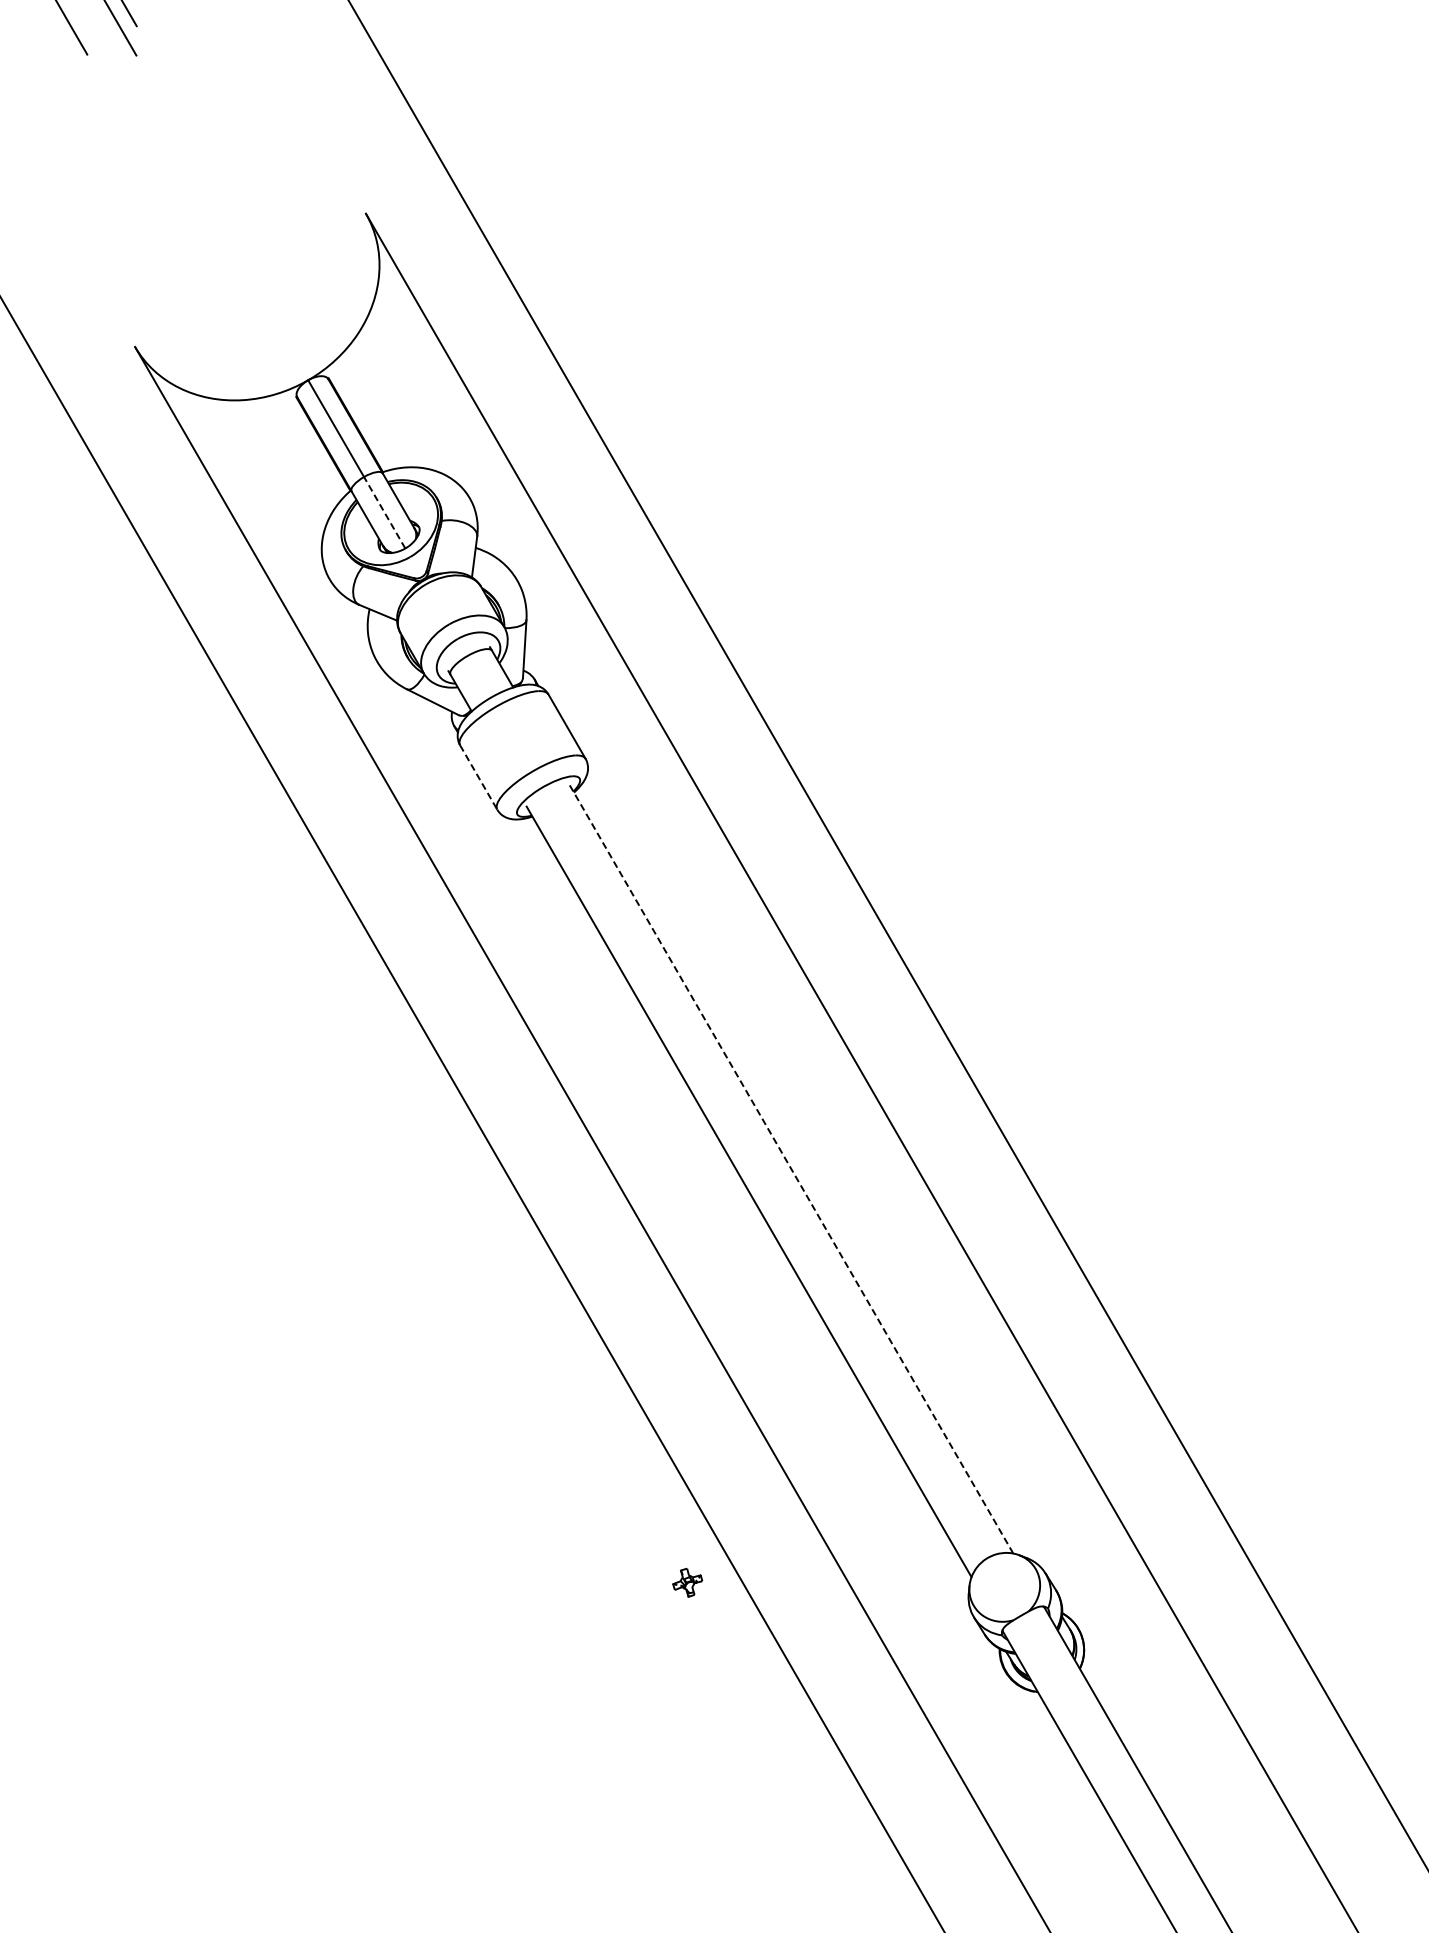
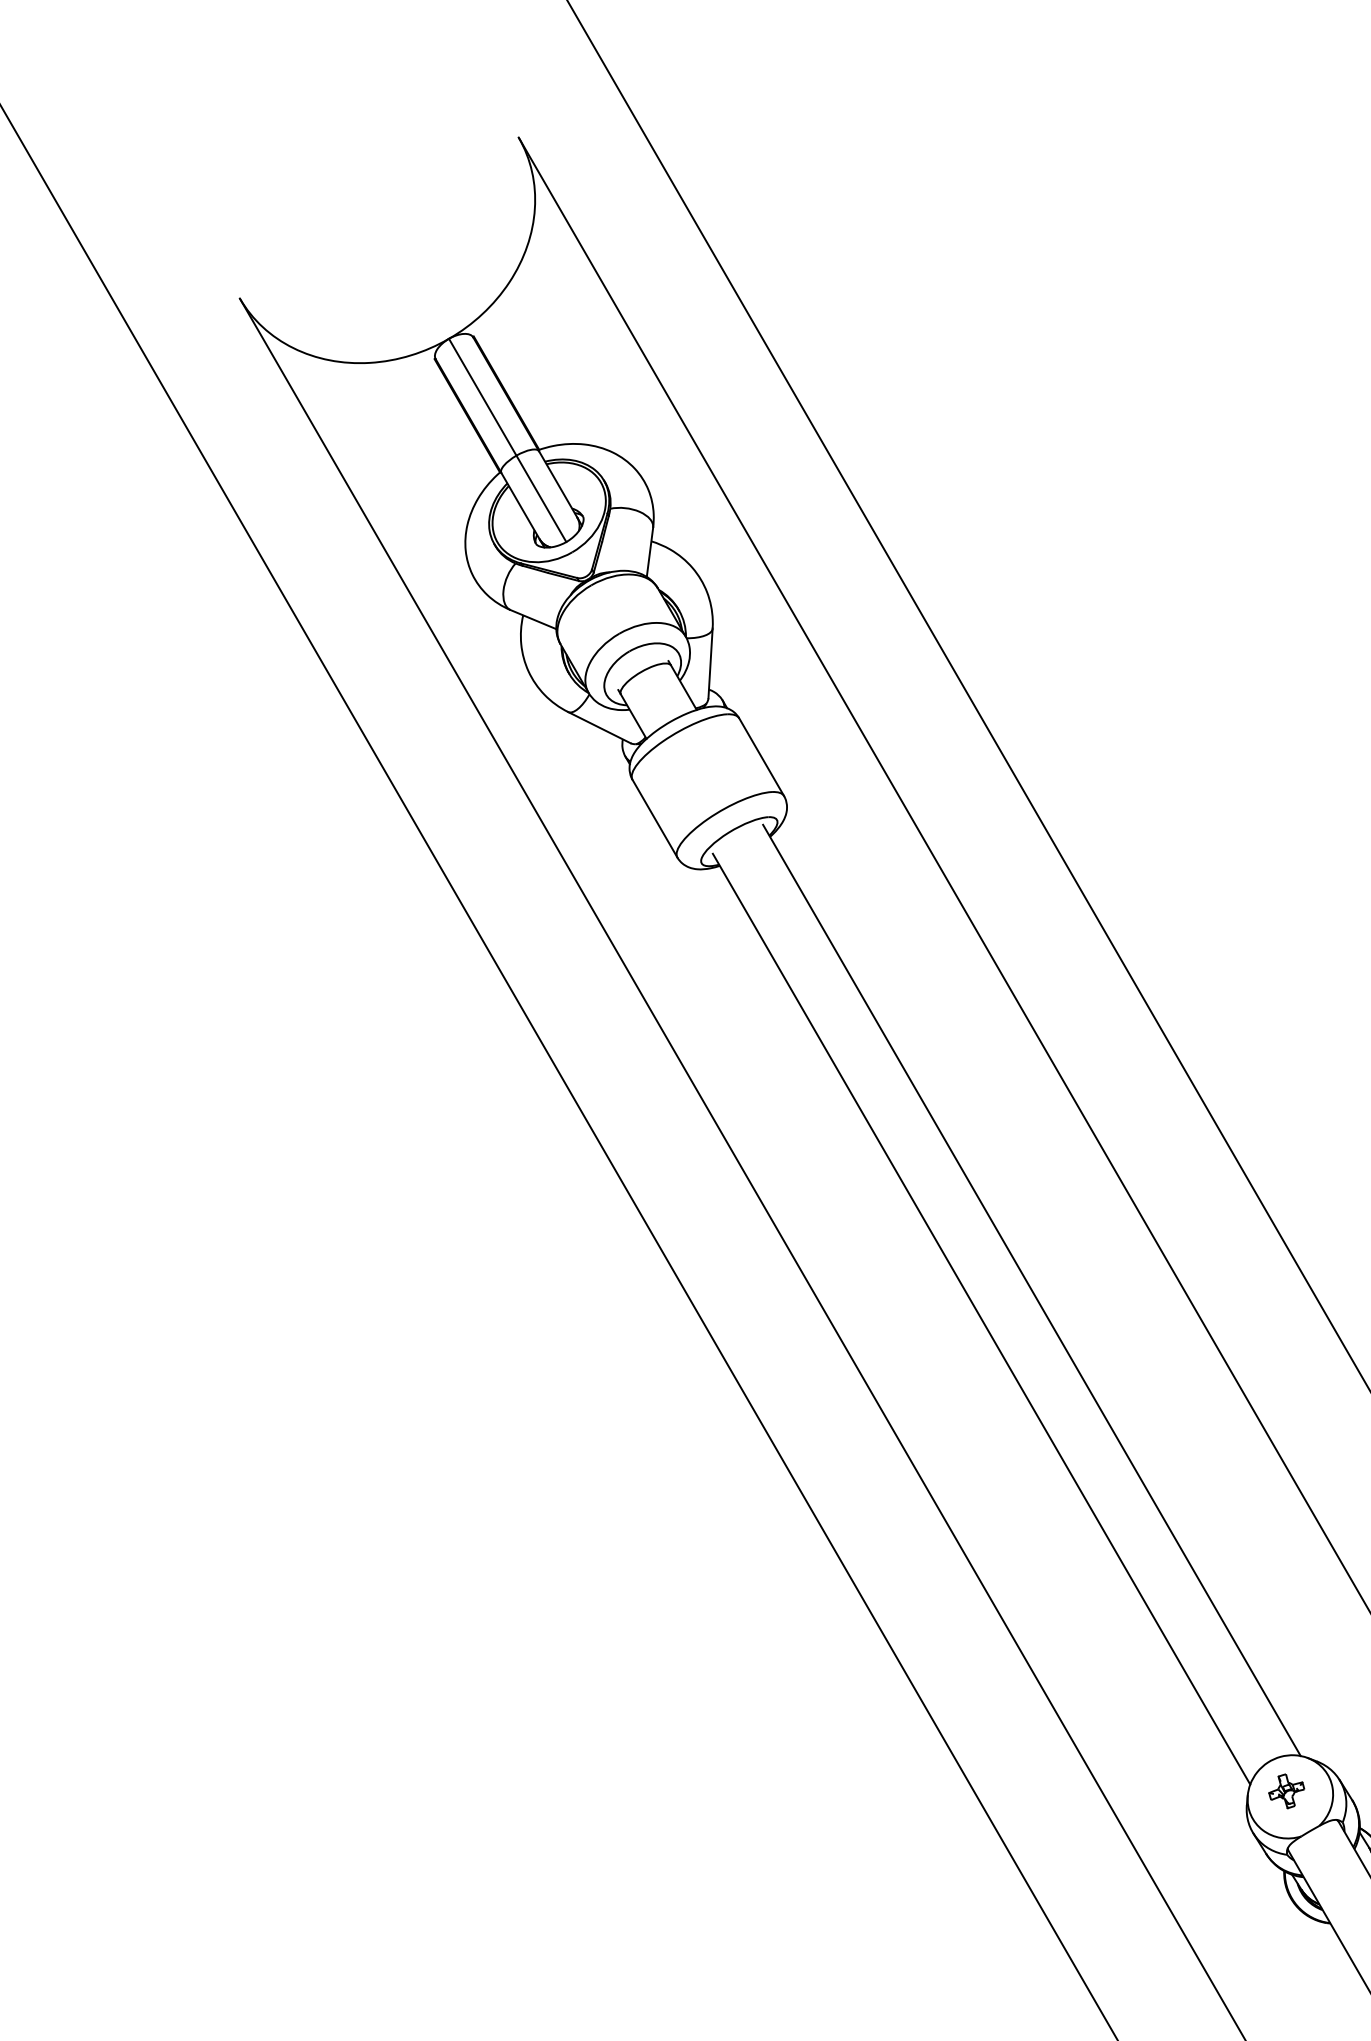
line: (384, 512) -> (541, 498), dashed -> solid
line: (478, 777) -> (654, 818), dashed -> solid
line: (790, 1167) -> (1031, 1289), dashed -> solid
part: (687, 1582) -> (1286, 1790), moved

